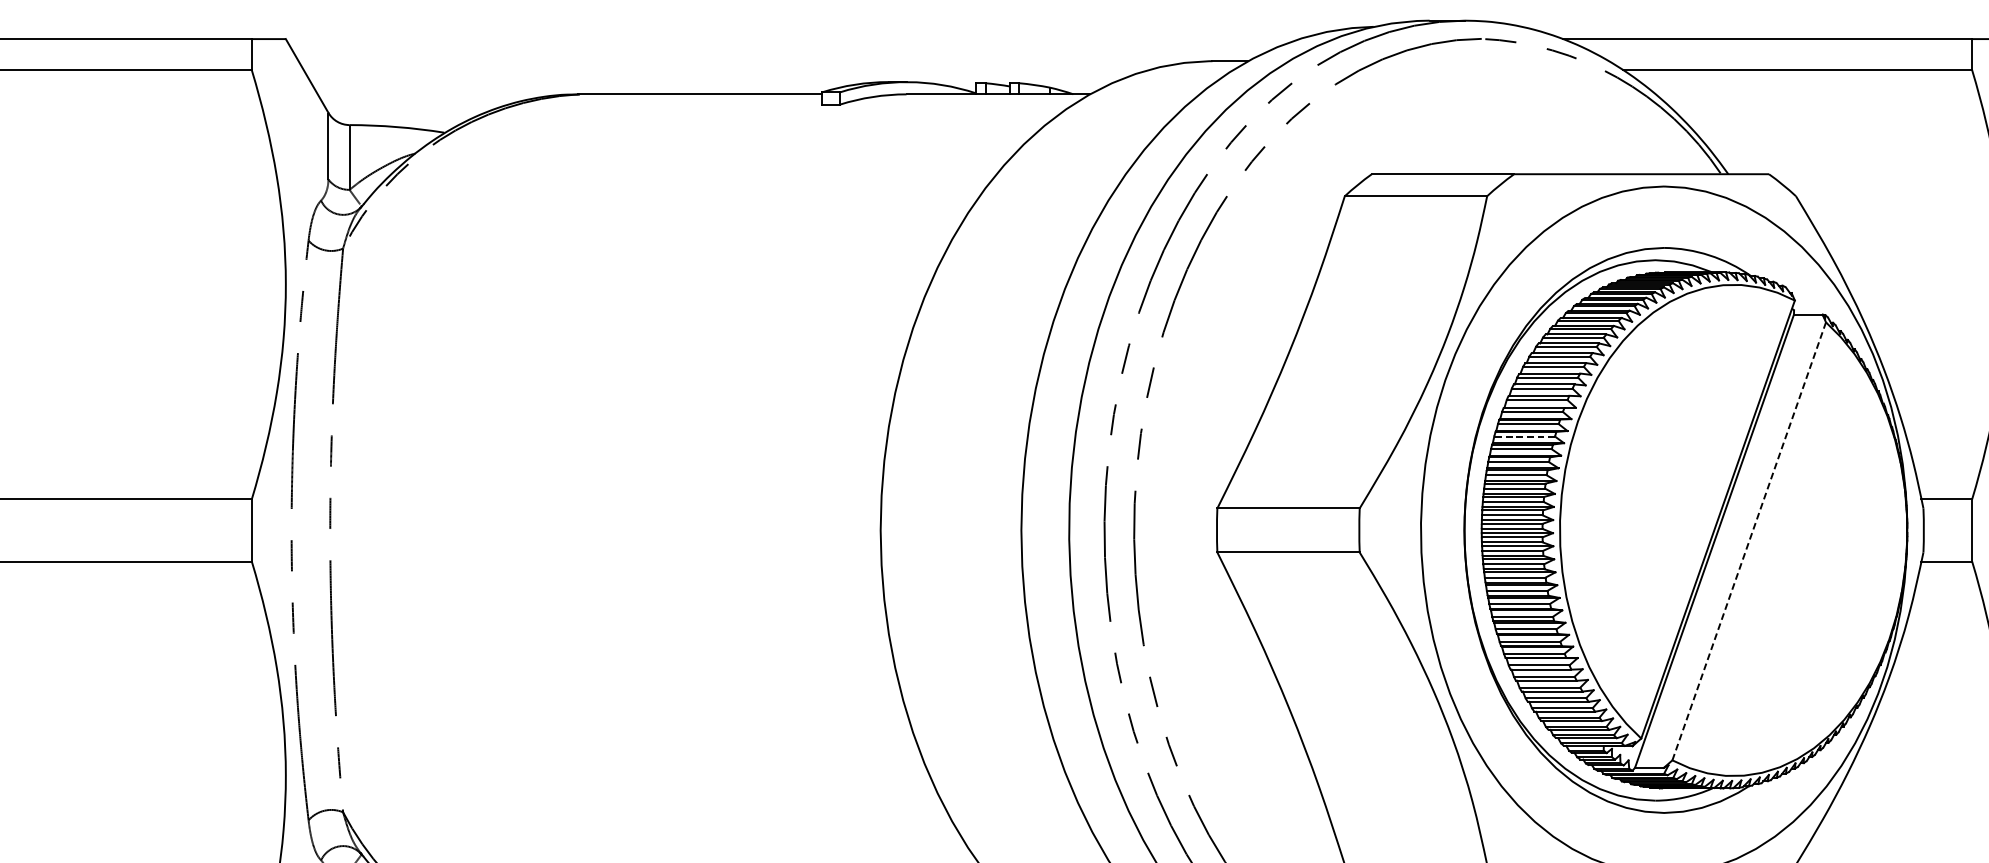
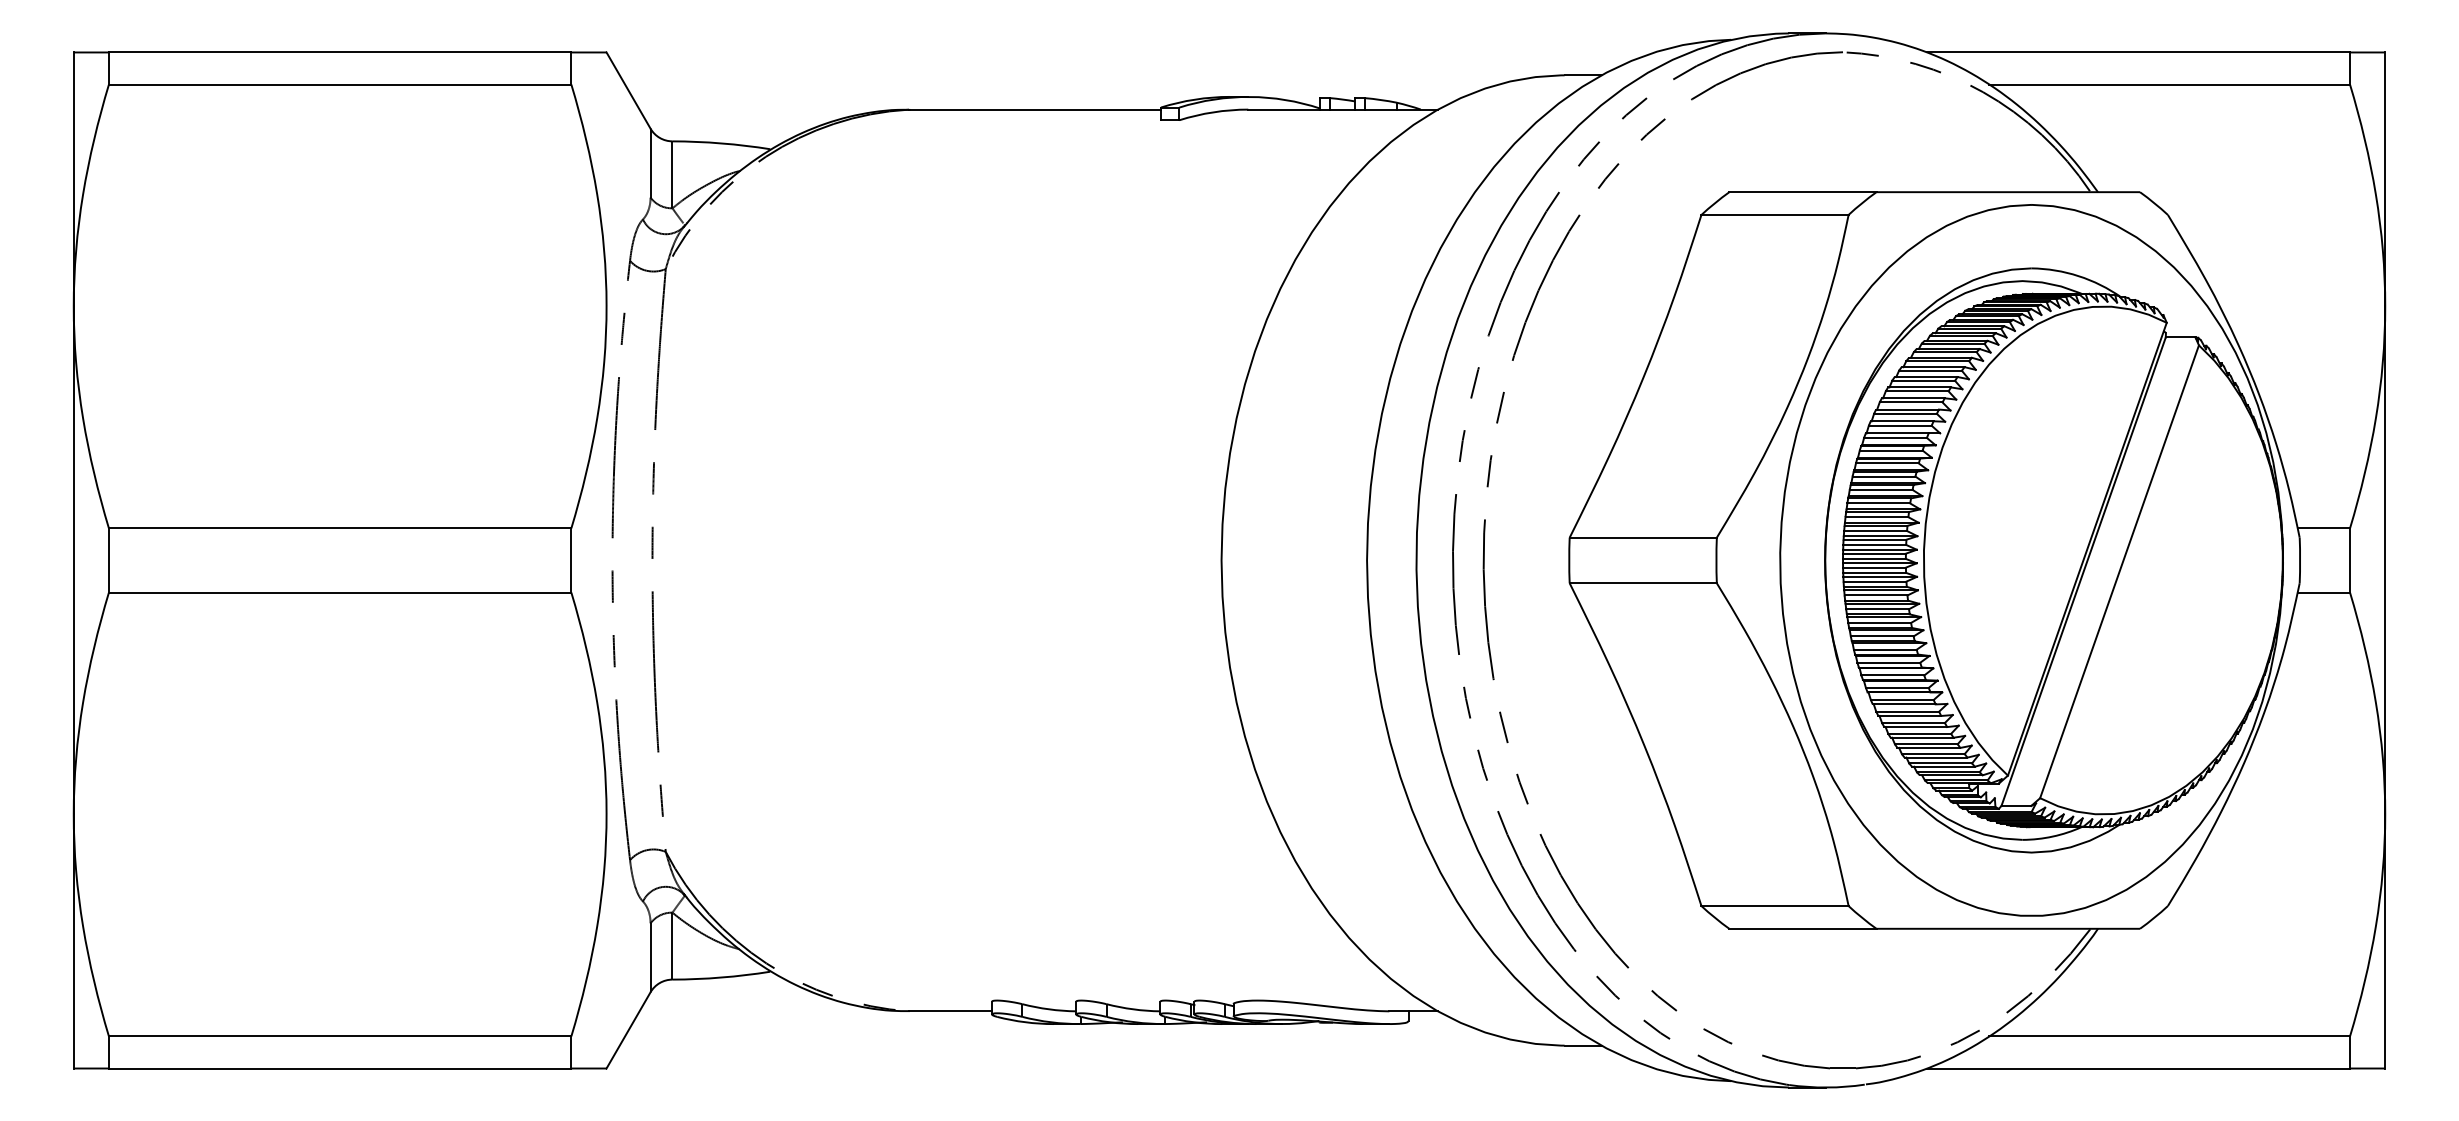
line: (1523, 436) -> (1886, 463), dashed -> solid
line: (1749, 541) -> (2119, 571), dashed -> solid

